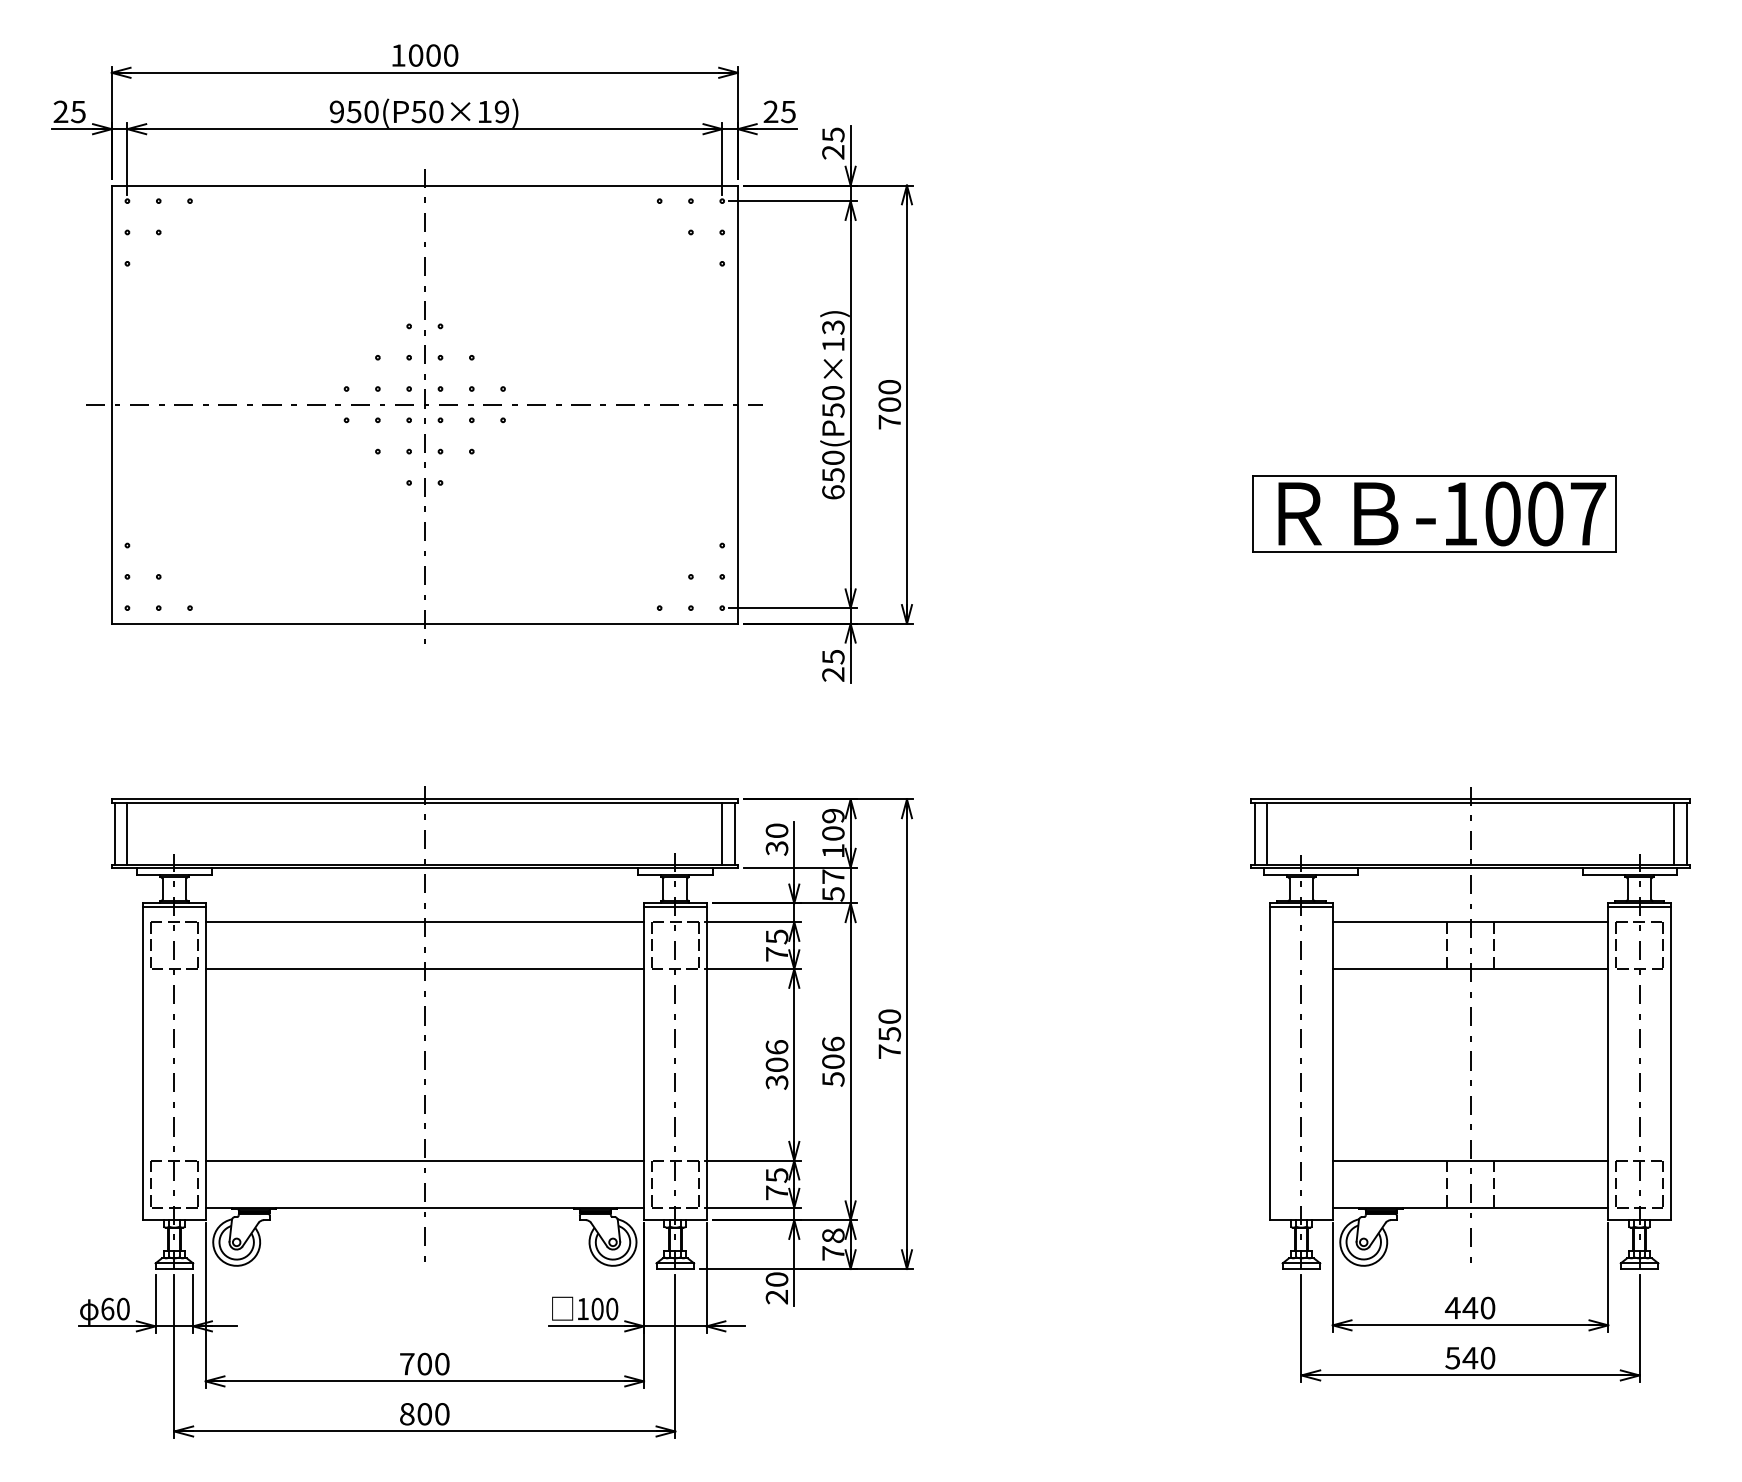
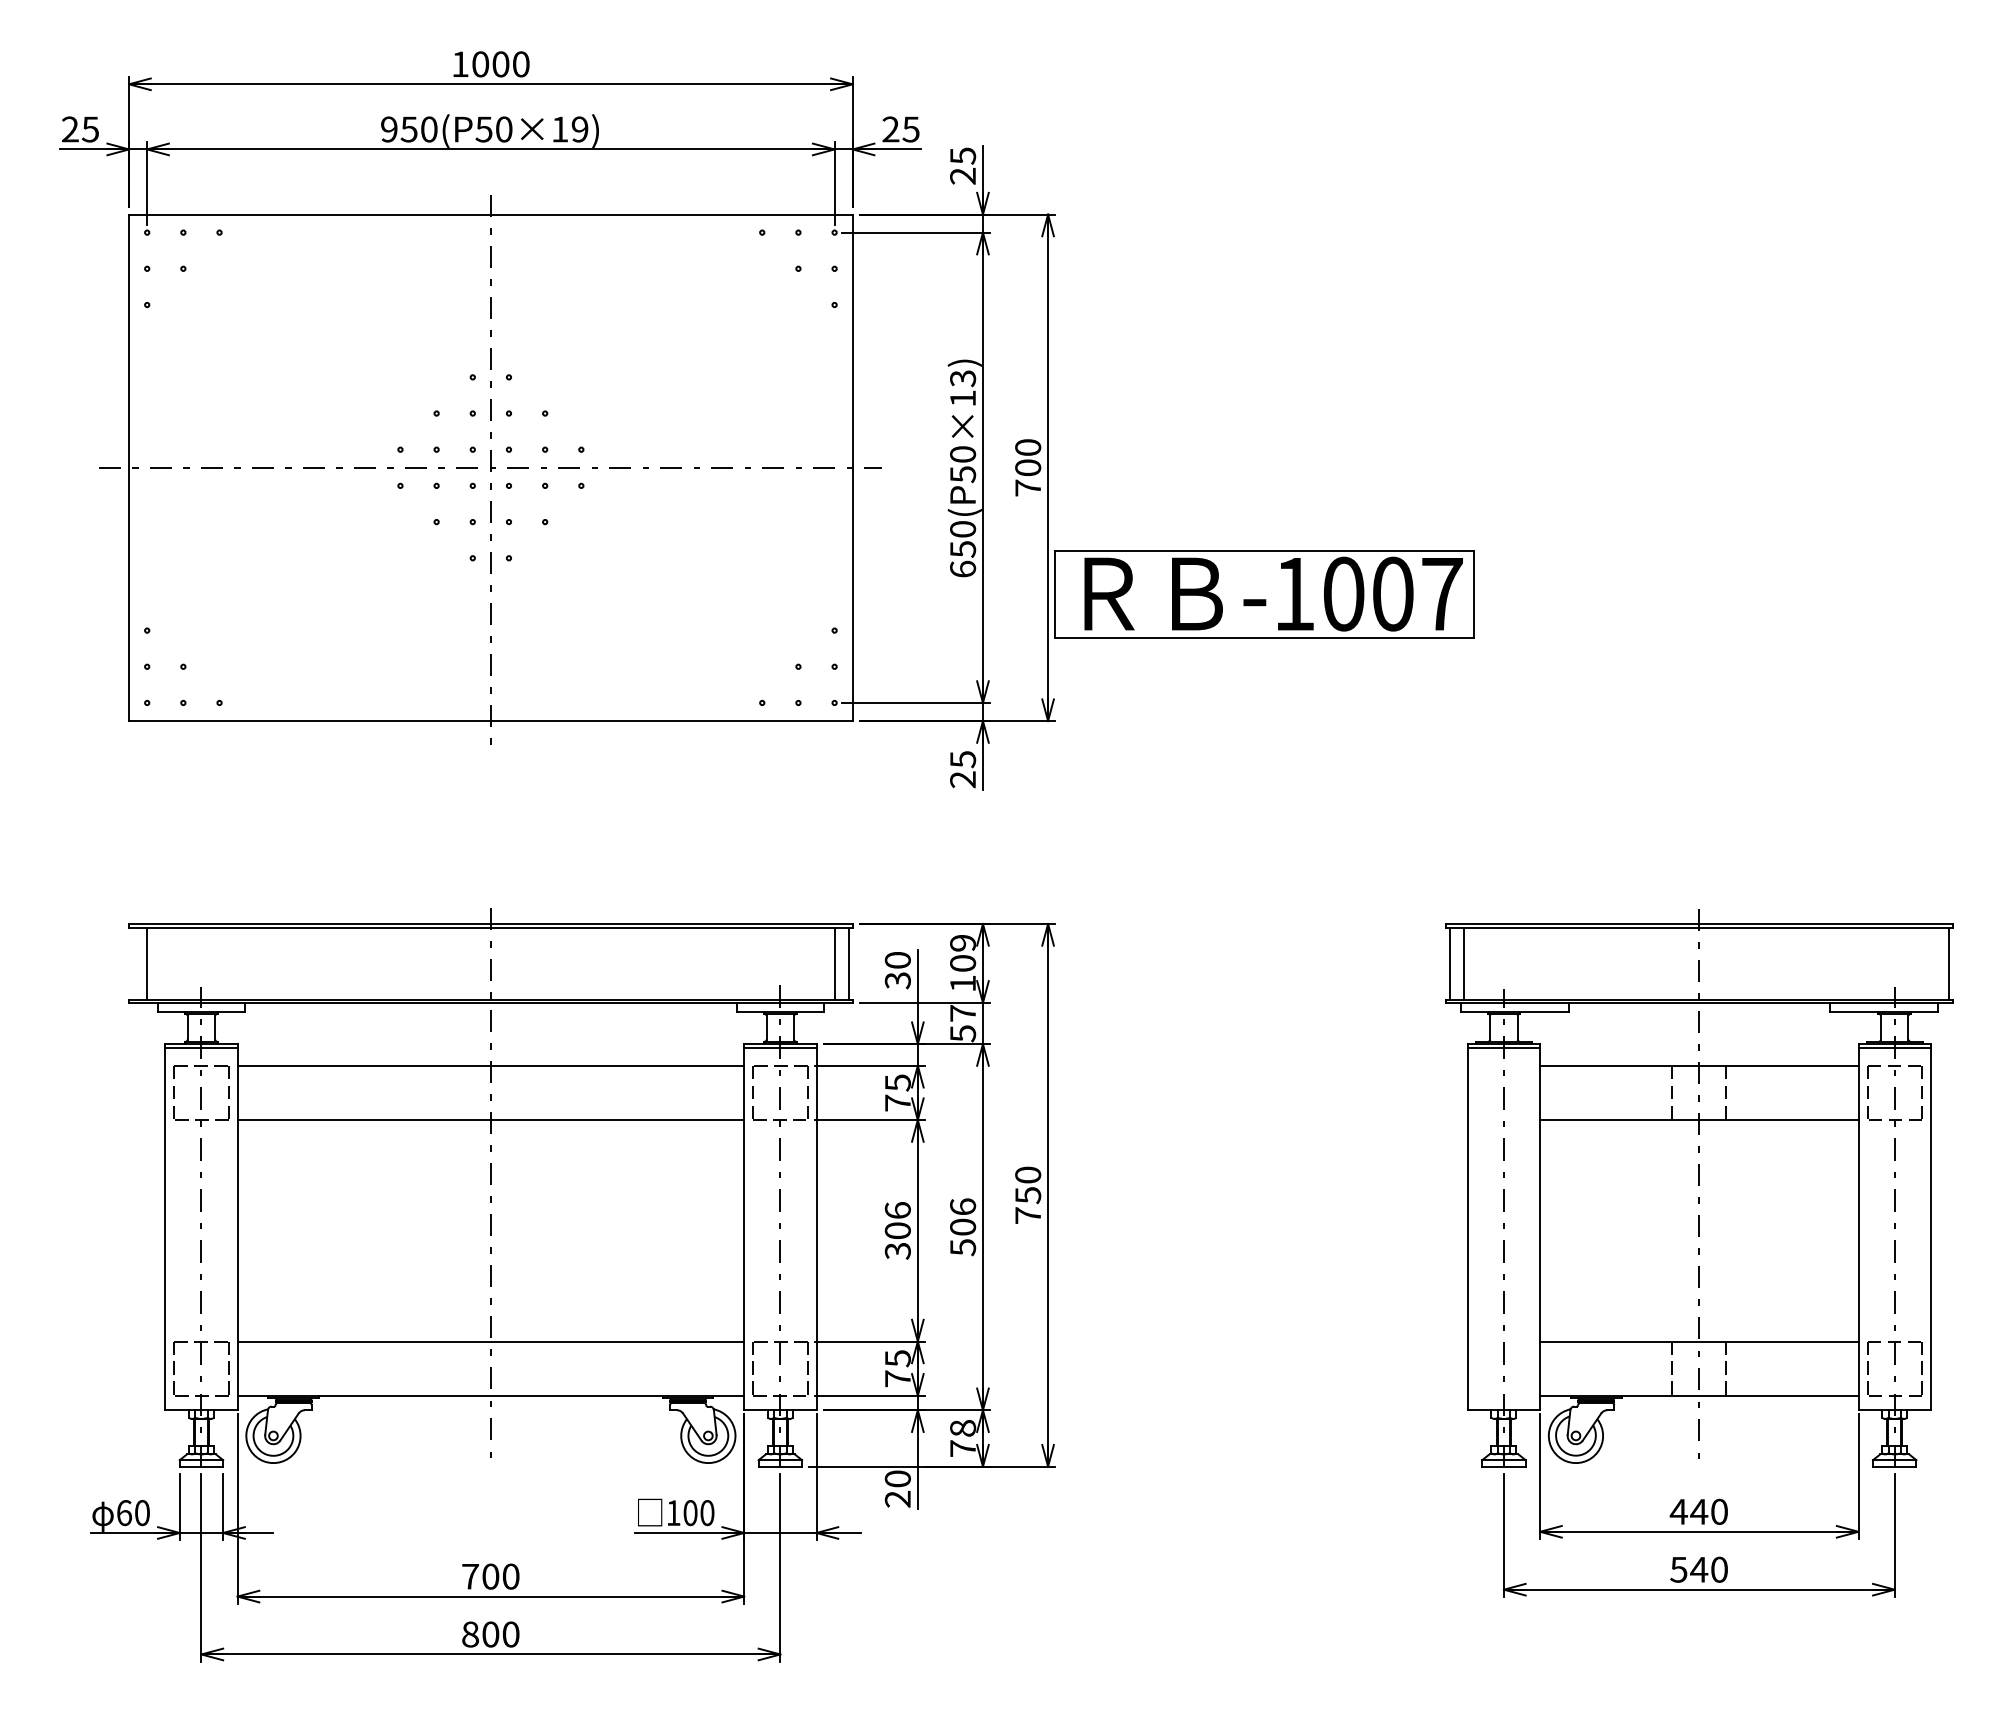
part: (1434, 514) -> (1264, 594), moved
line: (114, 833) -> (132, 963), removed
line: (1673, 833) -> (1934, 963), removed

